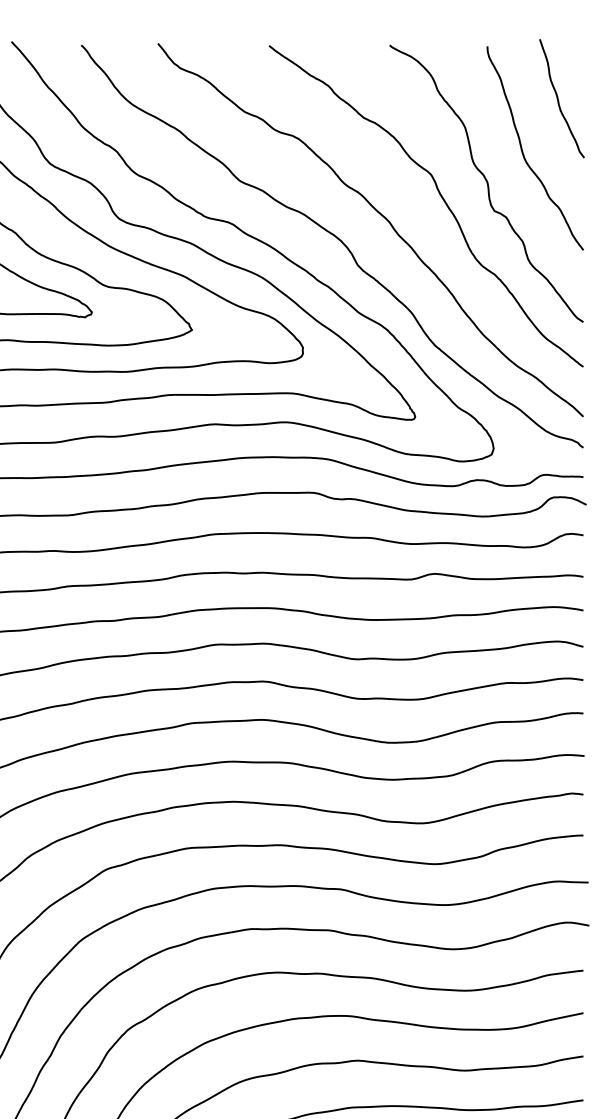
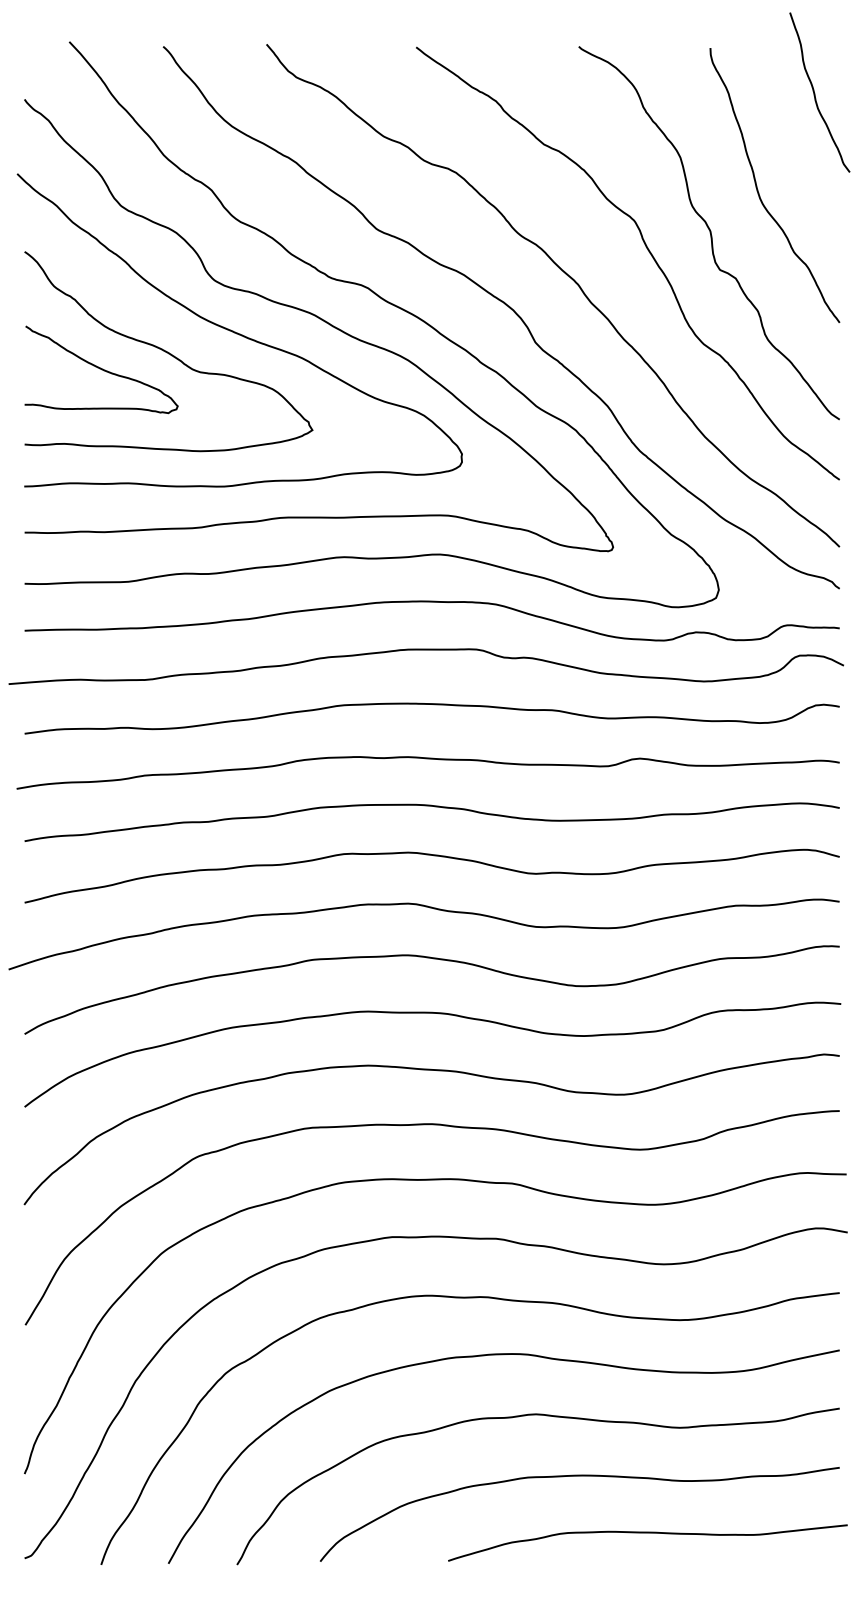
curve: (558, 99) -> (815, 93), moved

